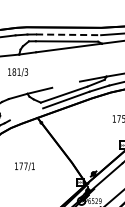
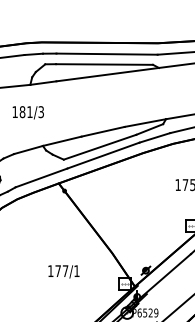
line: (69, 34) -> (108, 53), dashed -> solid
line: (65, 84) -> (102, 131), added
line: (26, 114) -> (41, 178), added
text: (24, 166) -> (63, 271), moved

